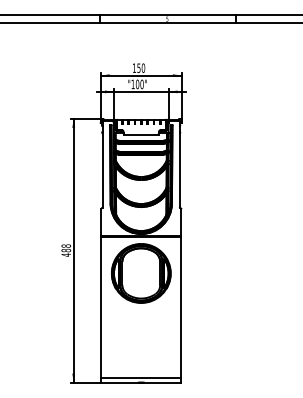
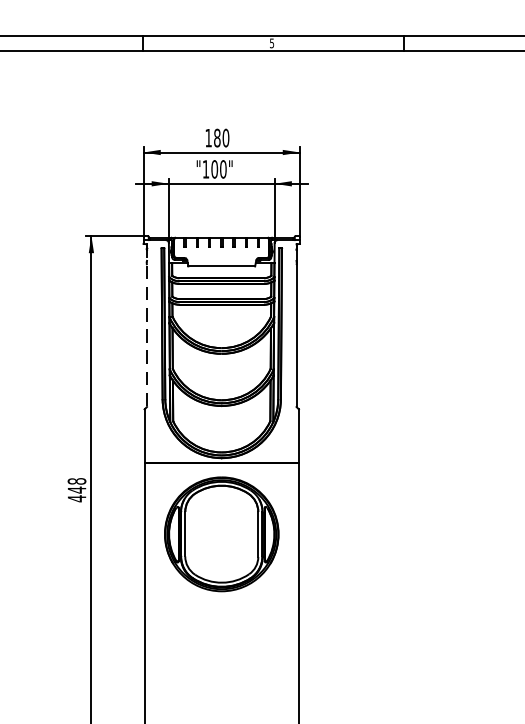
text: (138, 67) -> (216, 136), 150 -> 180
line: (102, 165) -> (146, 325), solid -> dashed
text: (66, 250) -> (77, 489), 488 -> 448

